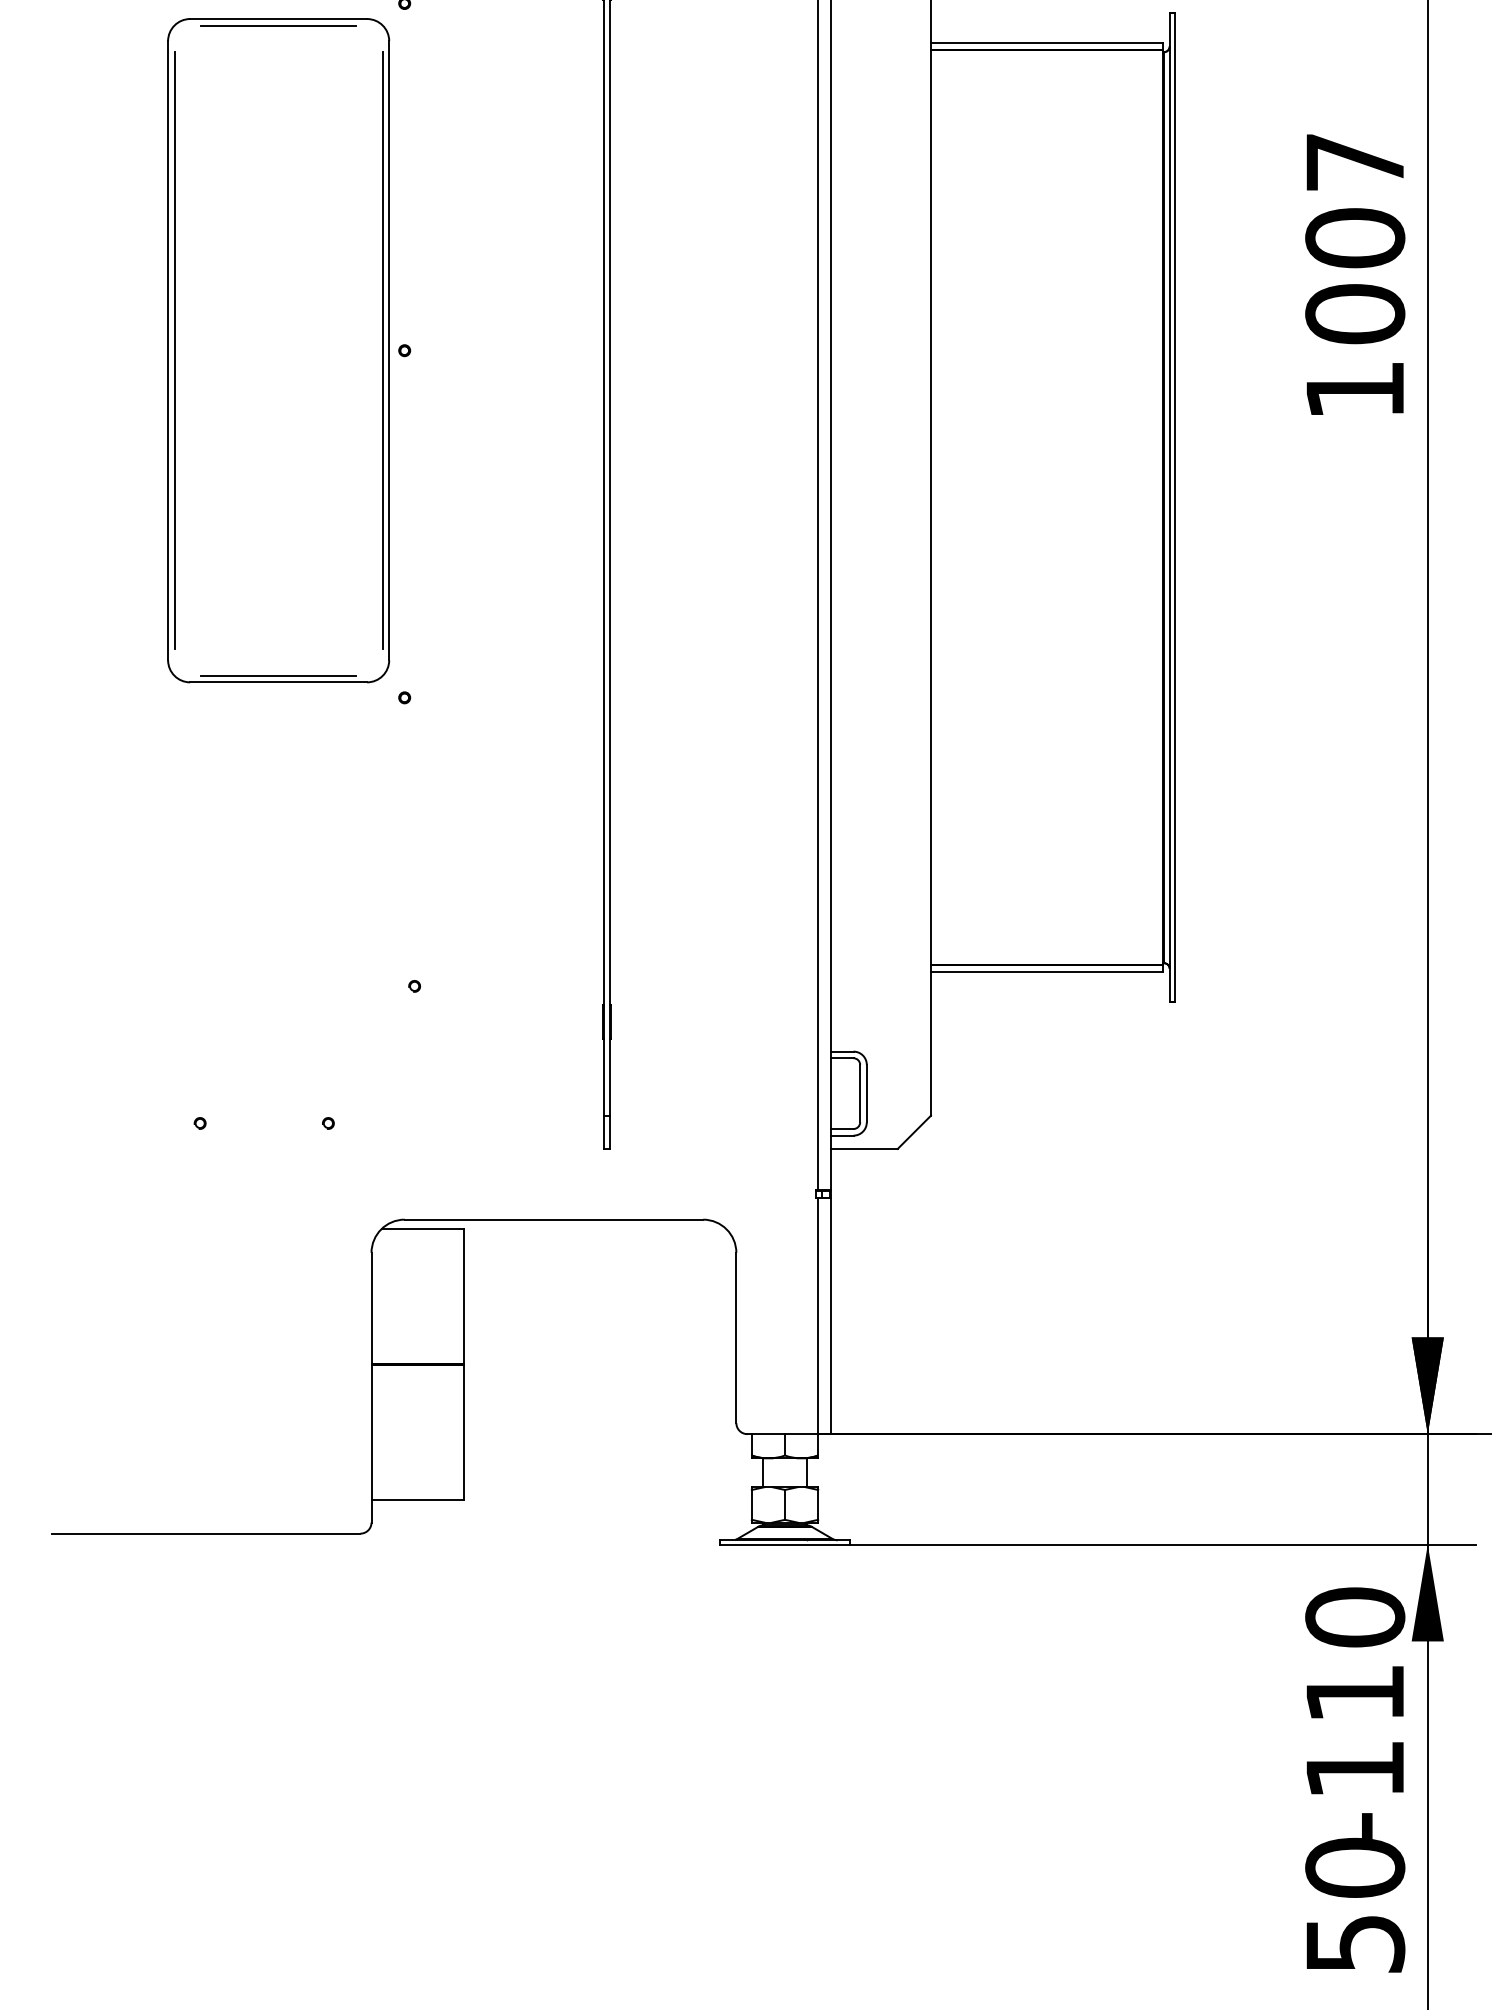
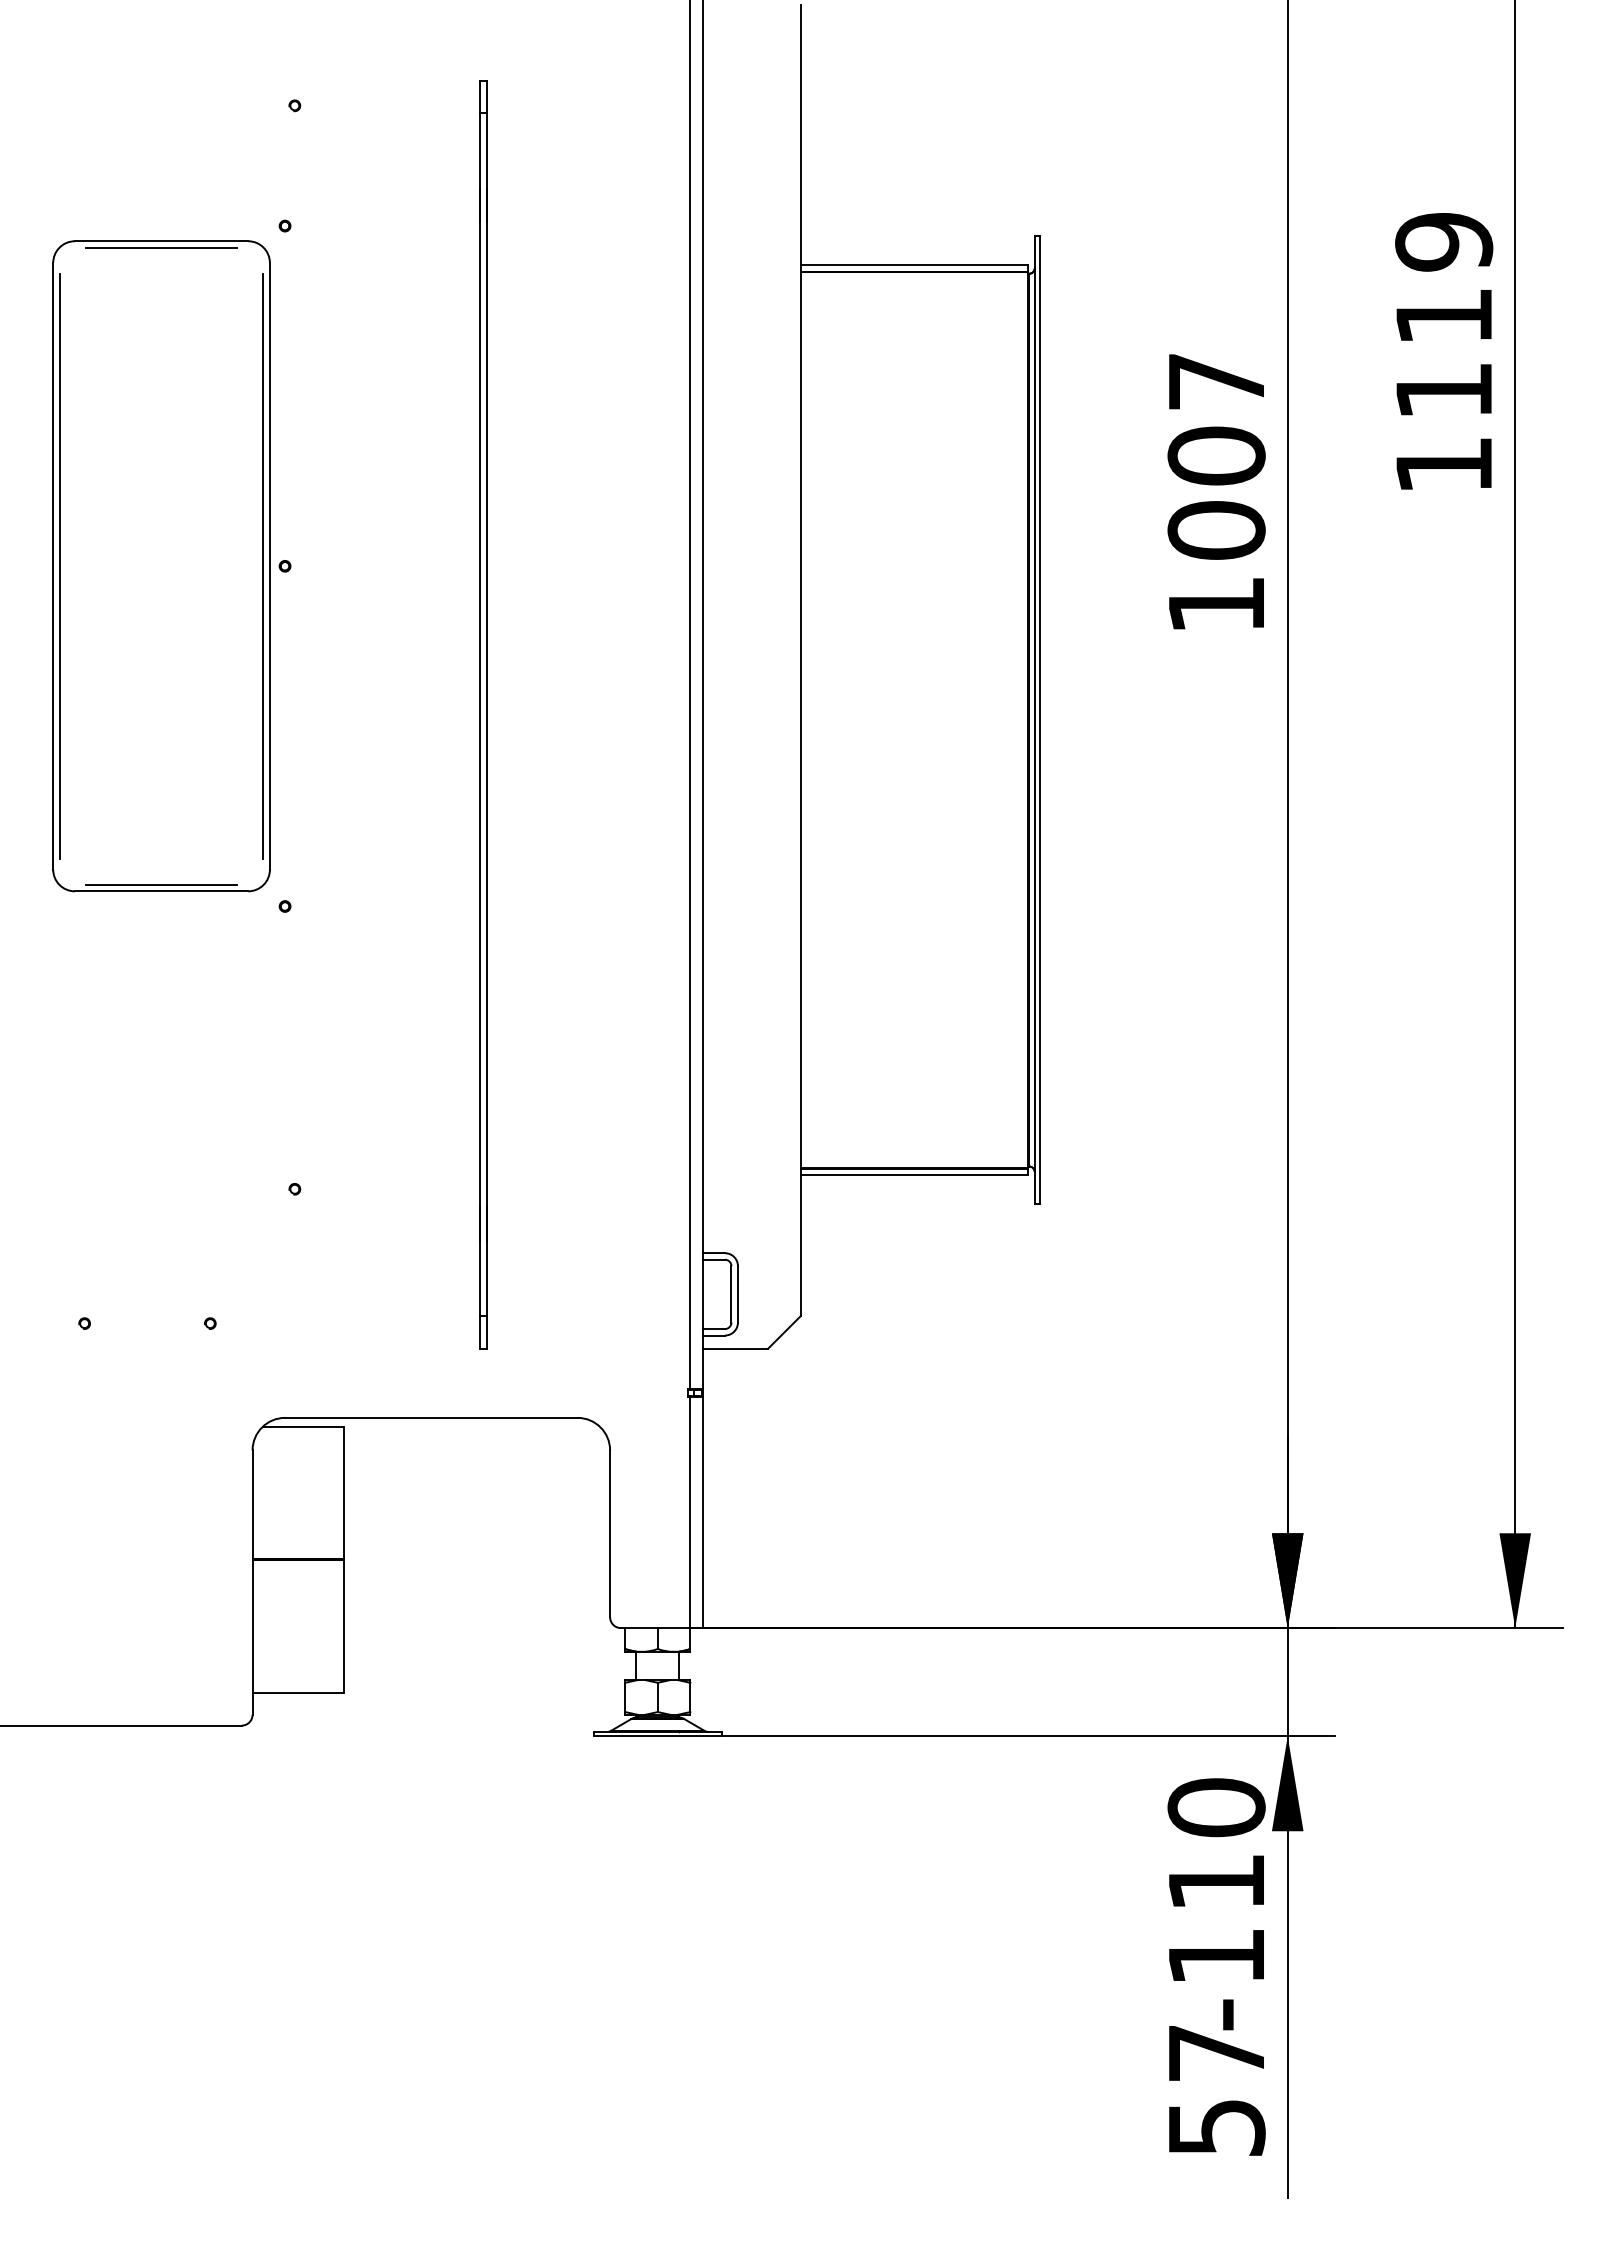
text: (1355, 1867) -> (1216, 2052), 50 -> 57

